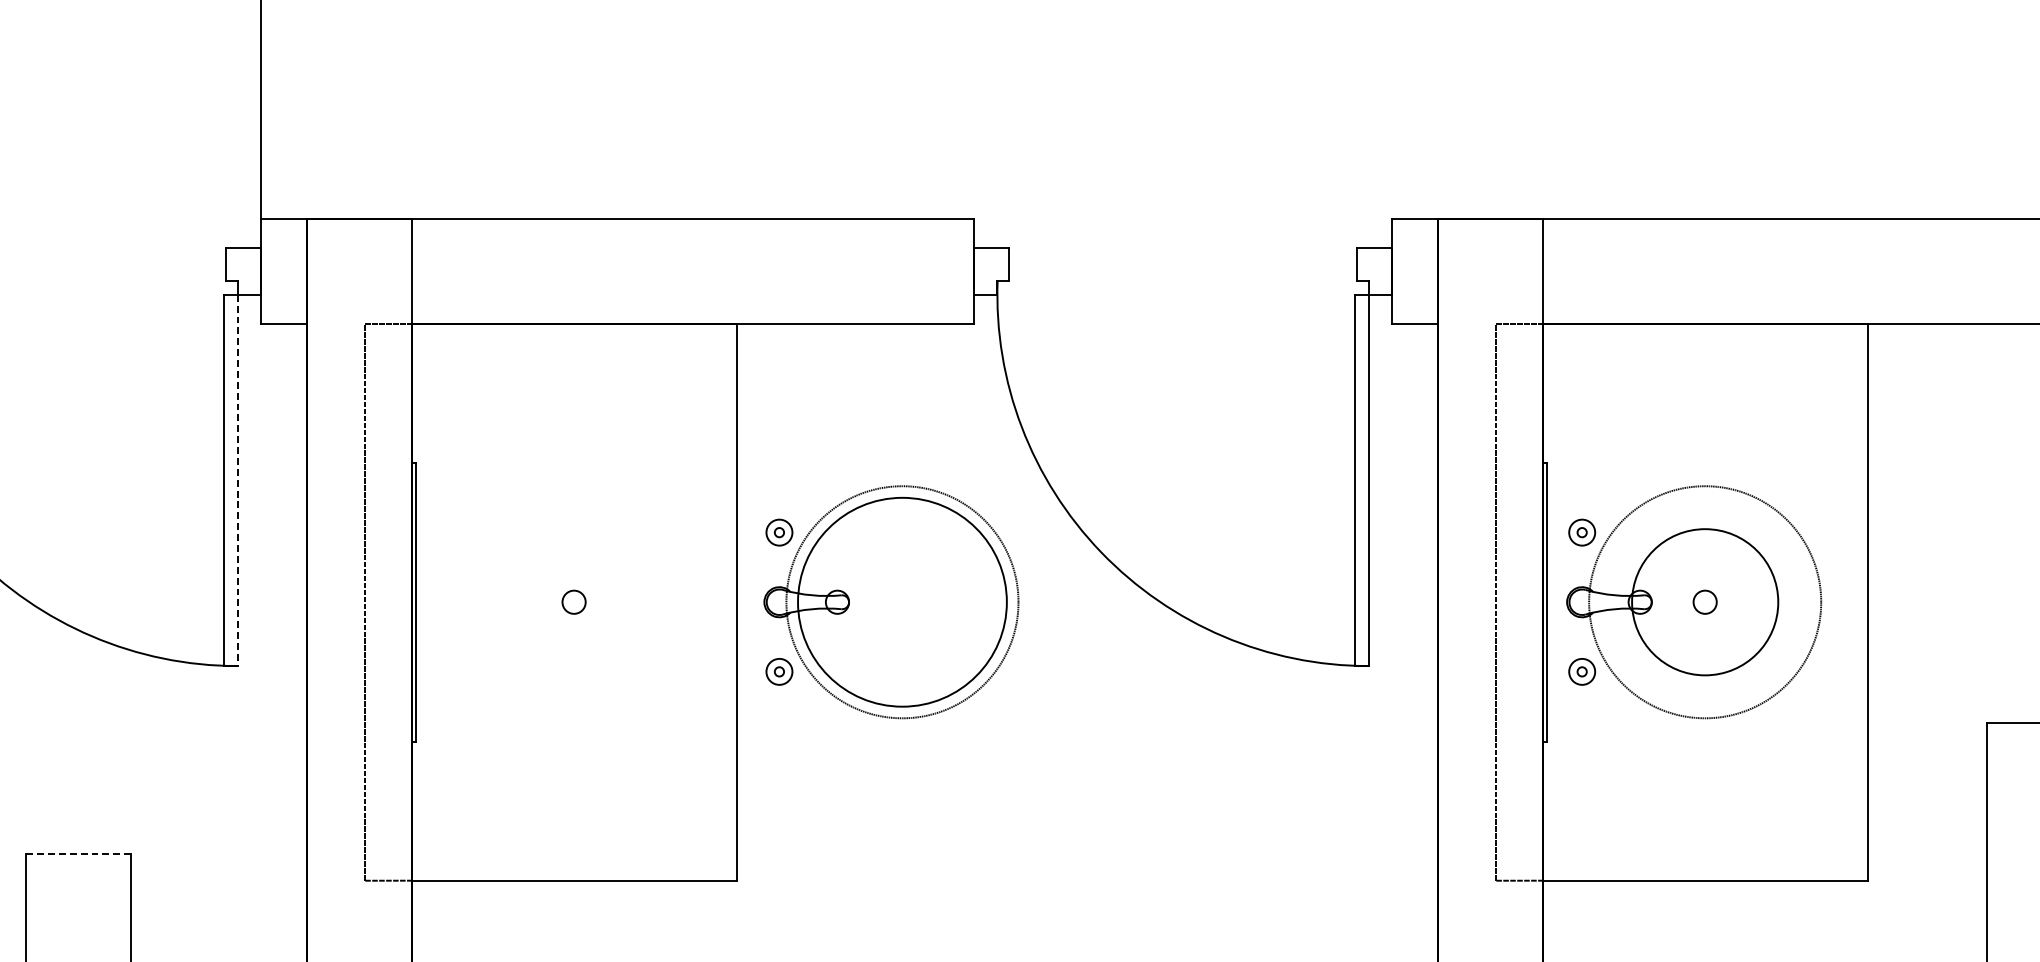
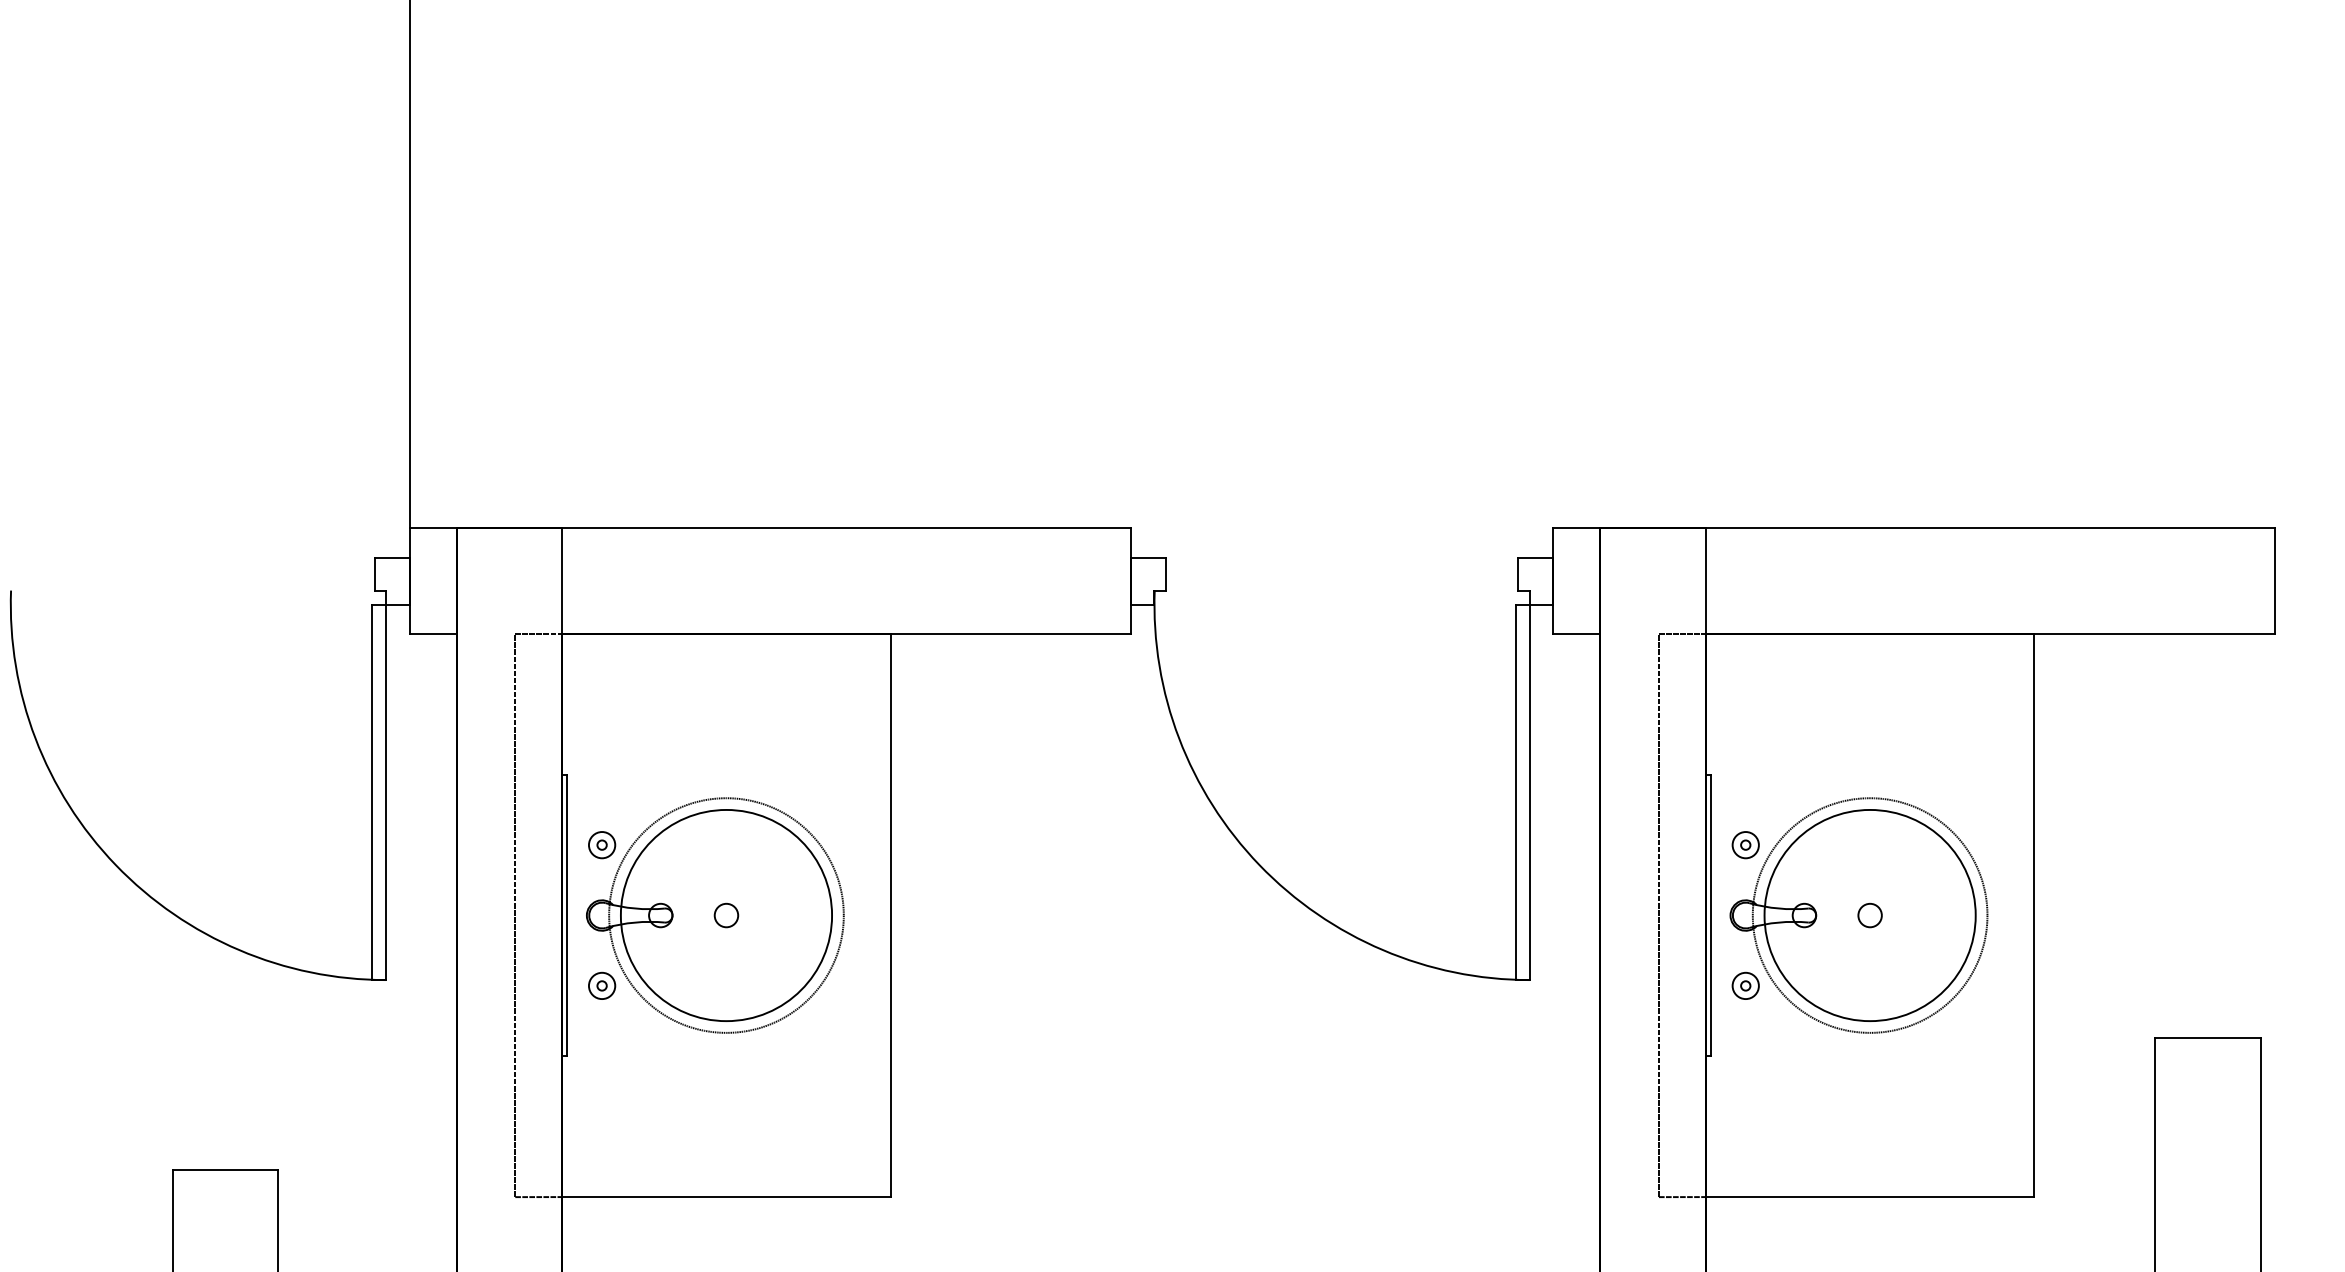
line: (237, 480) -> (386, 792), dashed -> solid
part: (891, 602) -> (715, 915), moved
circle: (1704, 602) -> (1869, 915), size x1.43
line: (78, 854) -> (225, 1170), dashed -> solid

